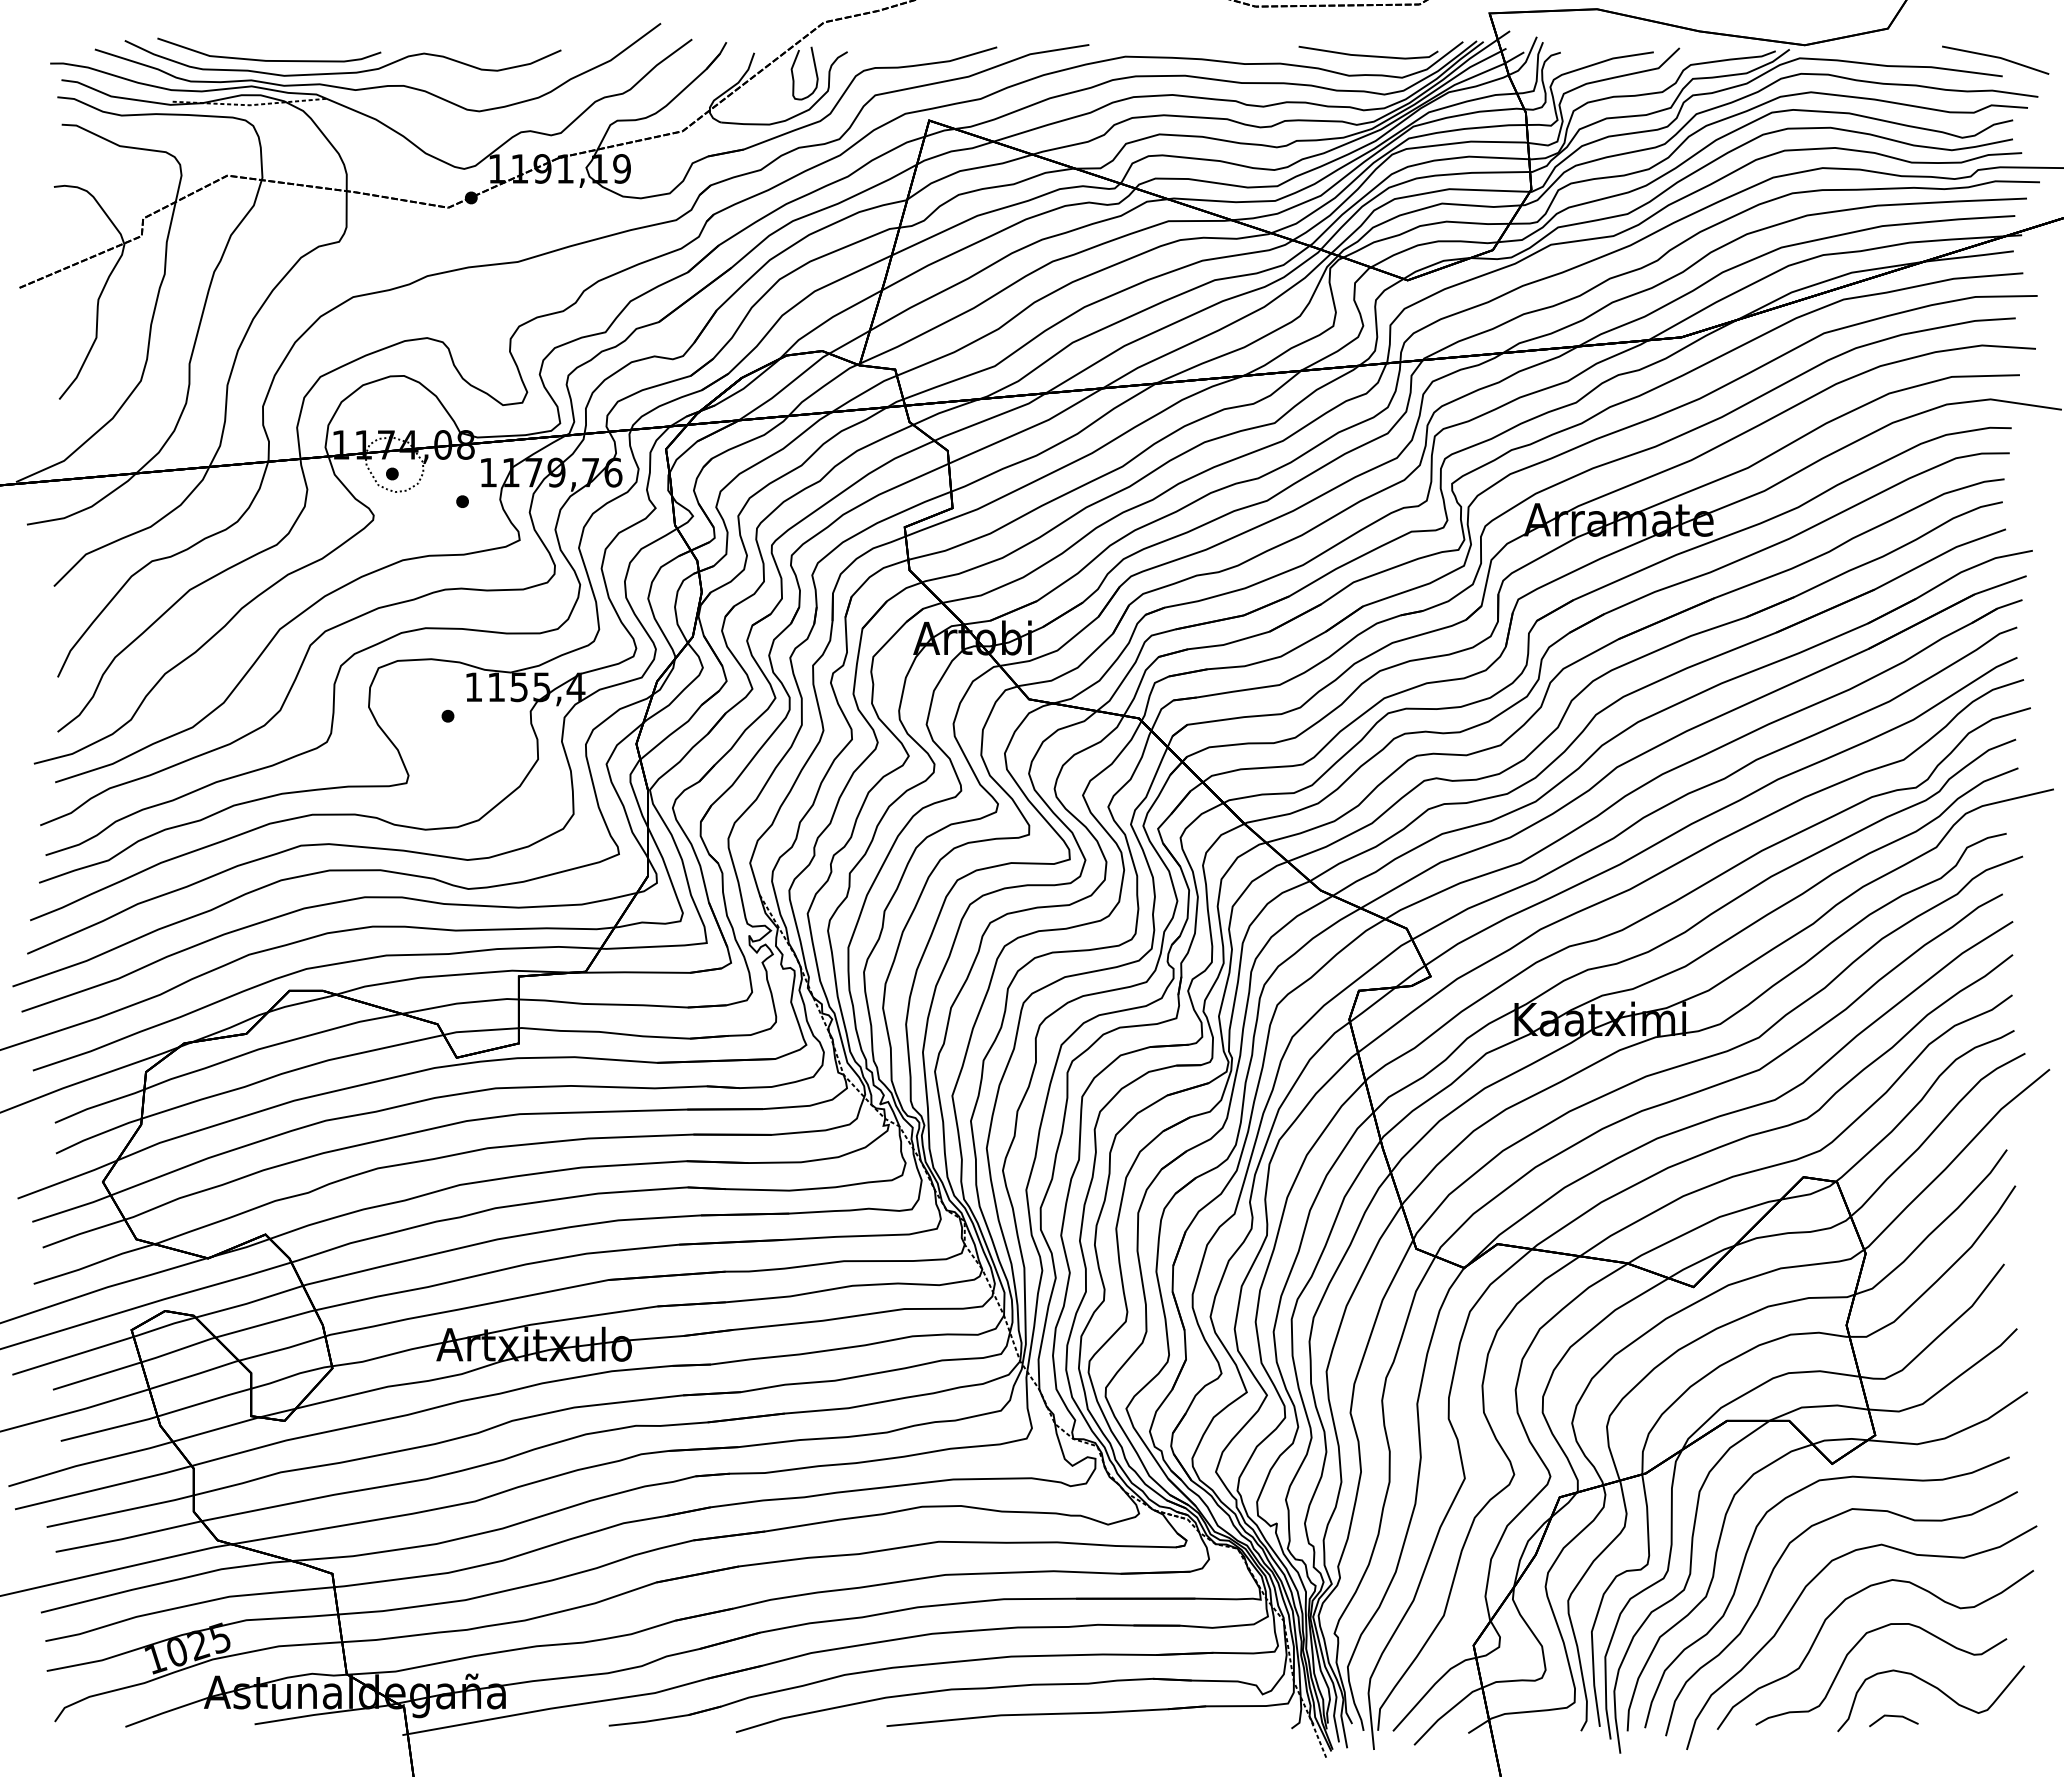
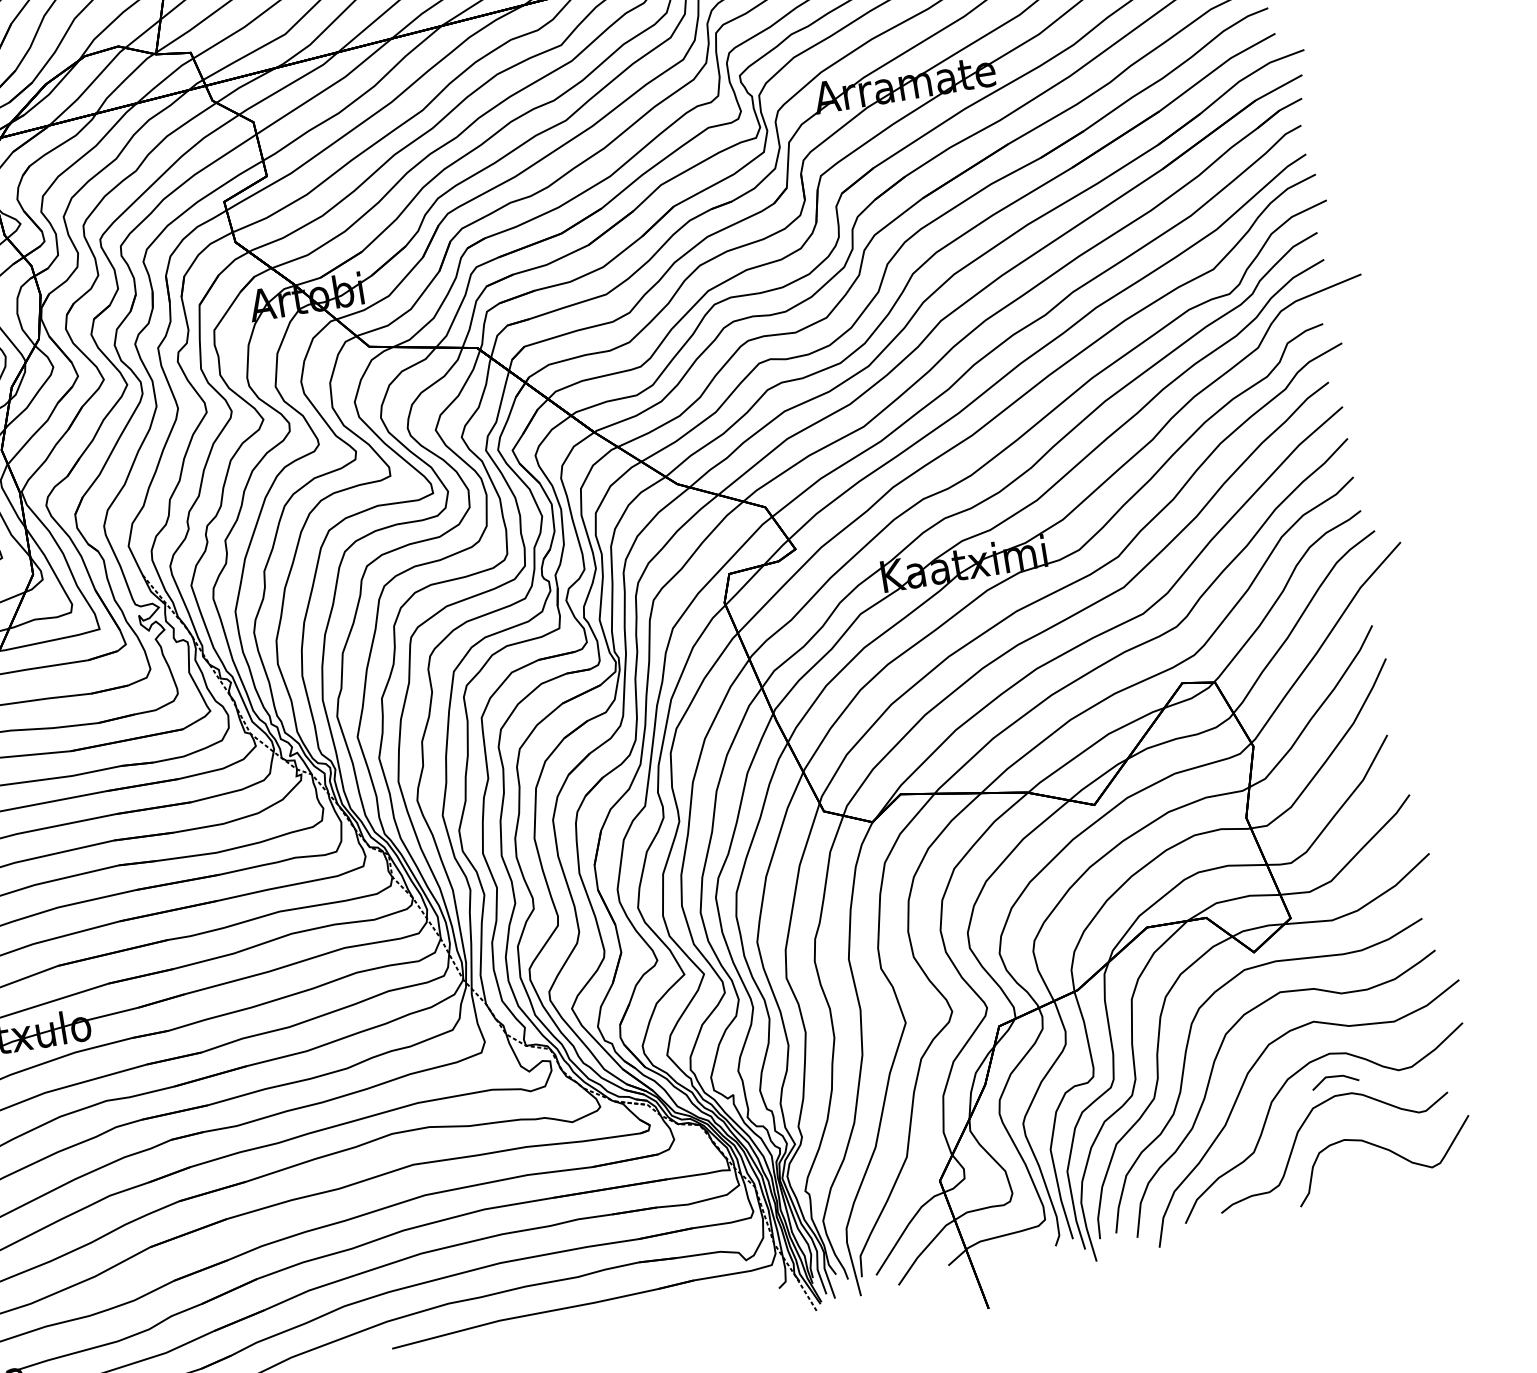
line: (1895, 1717) -> (1336, 1077), moved

